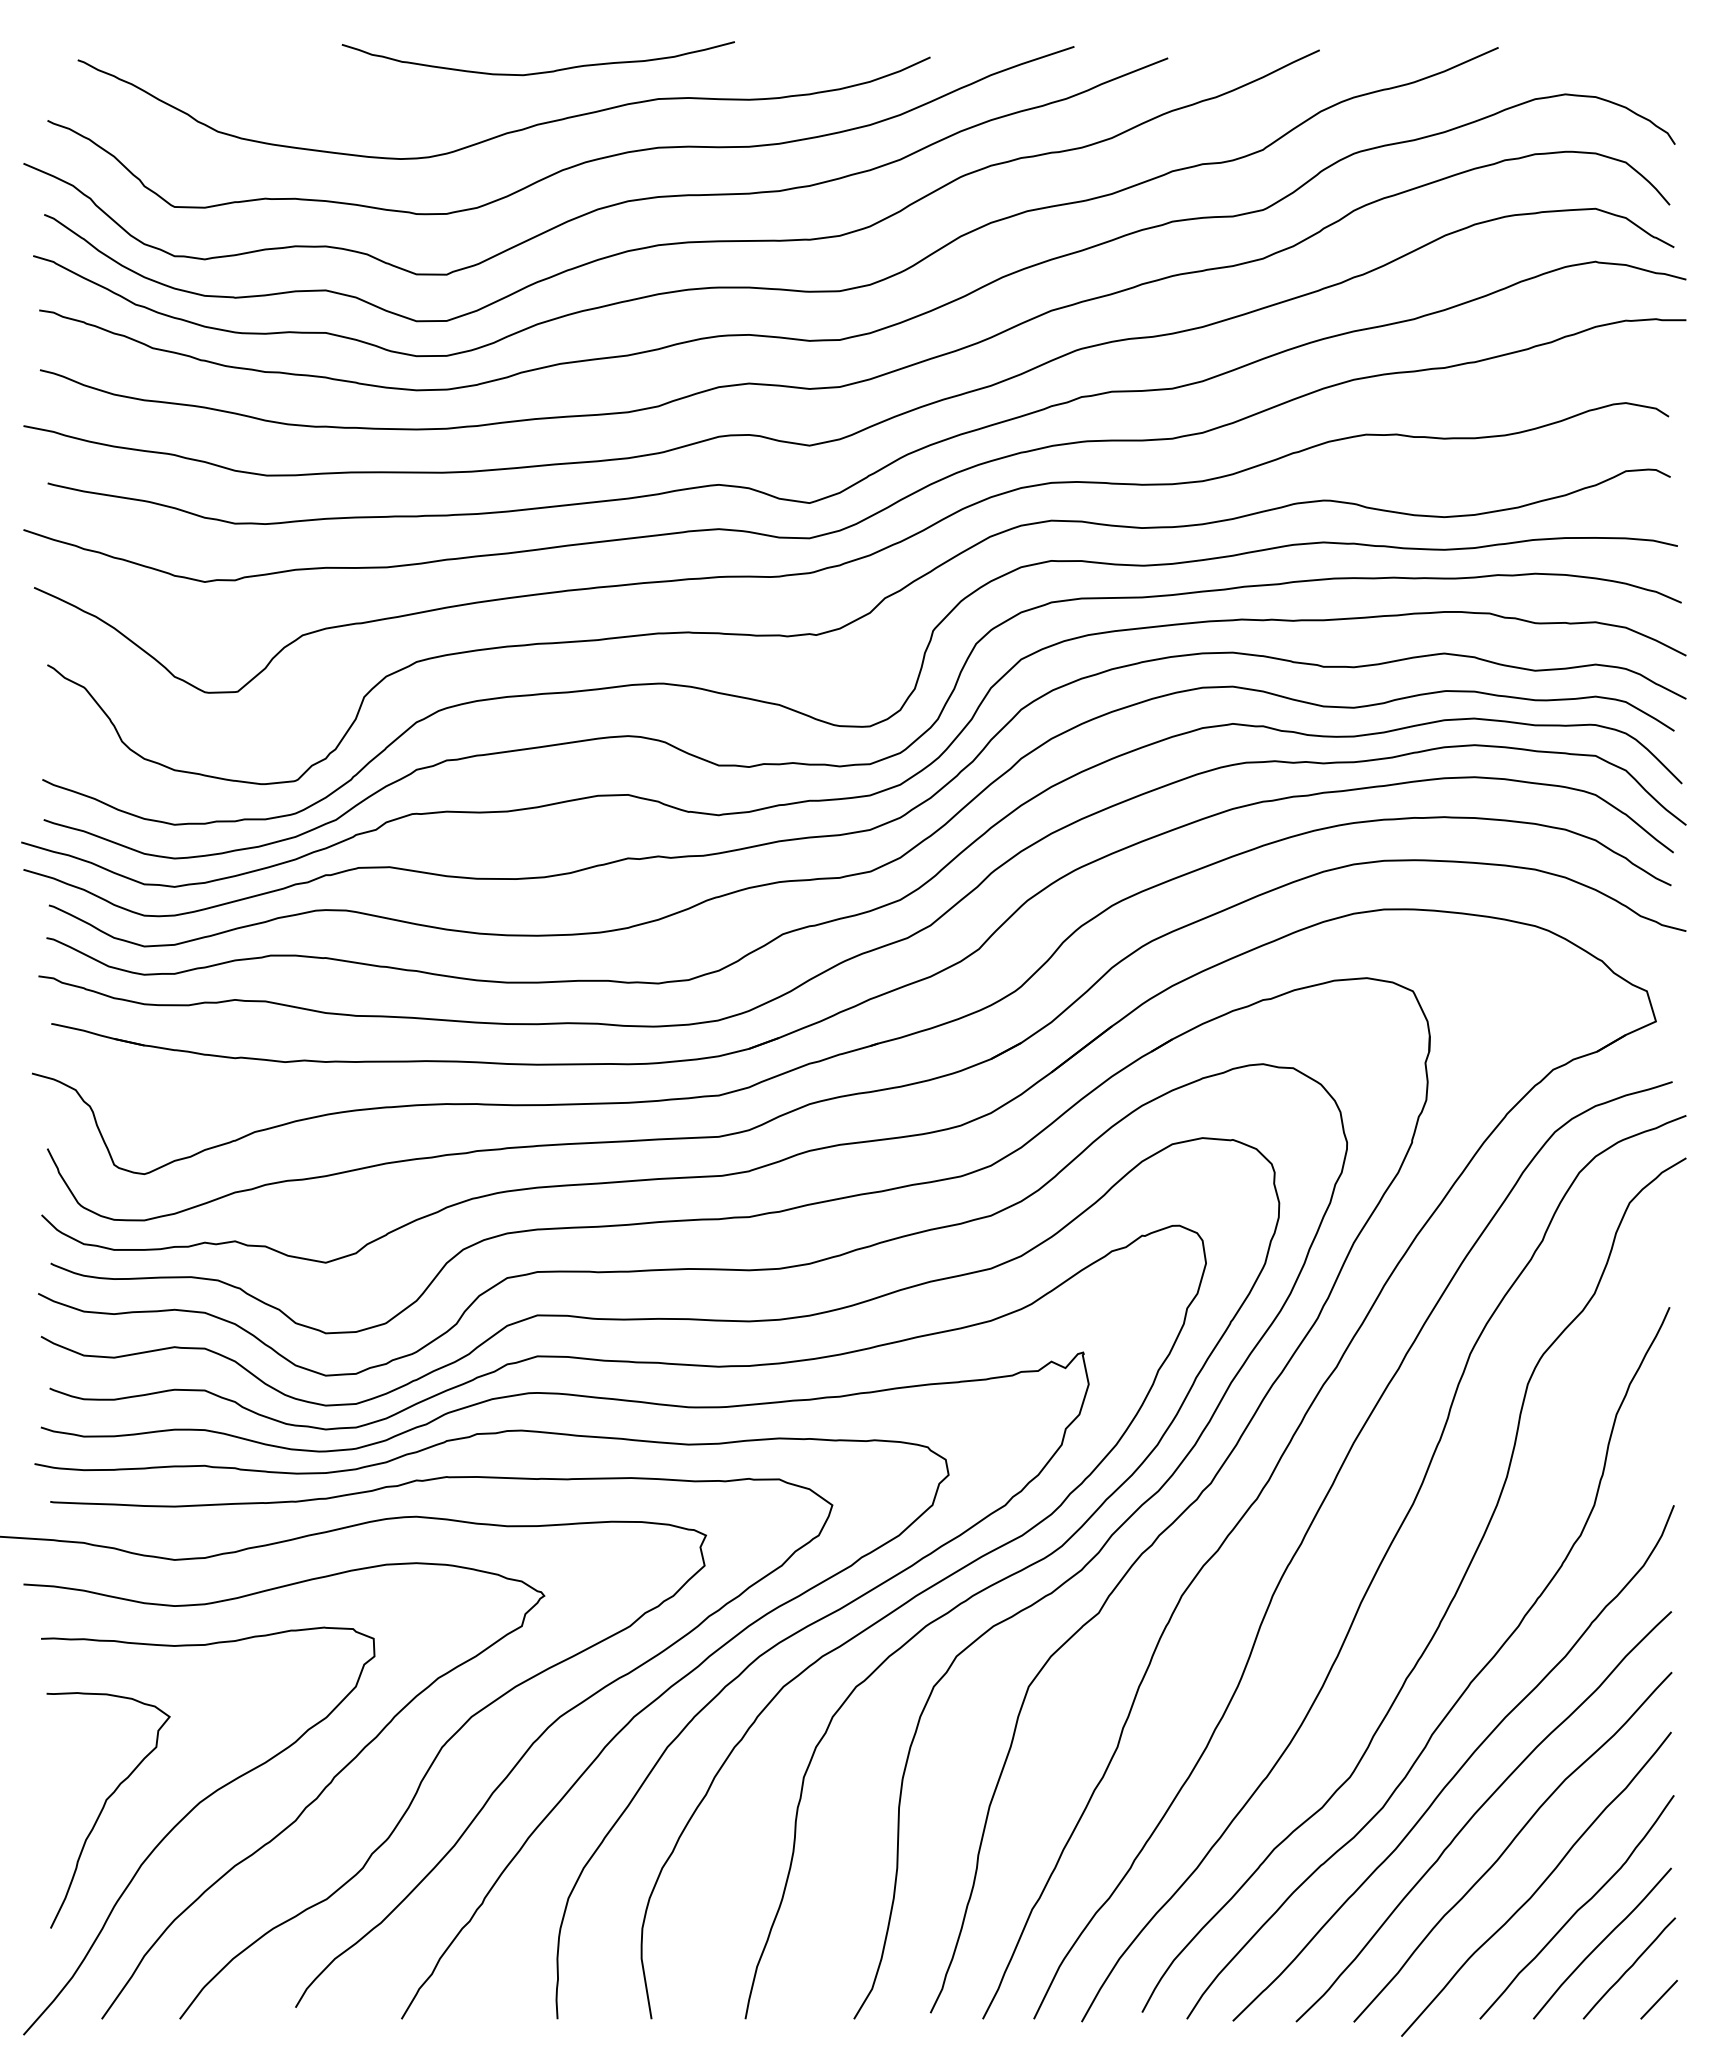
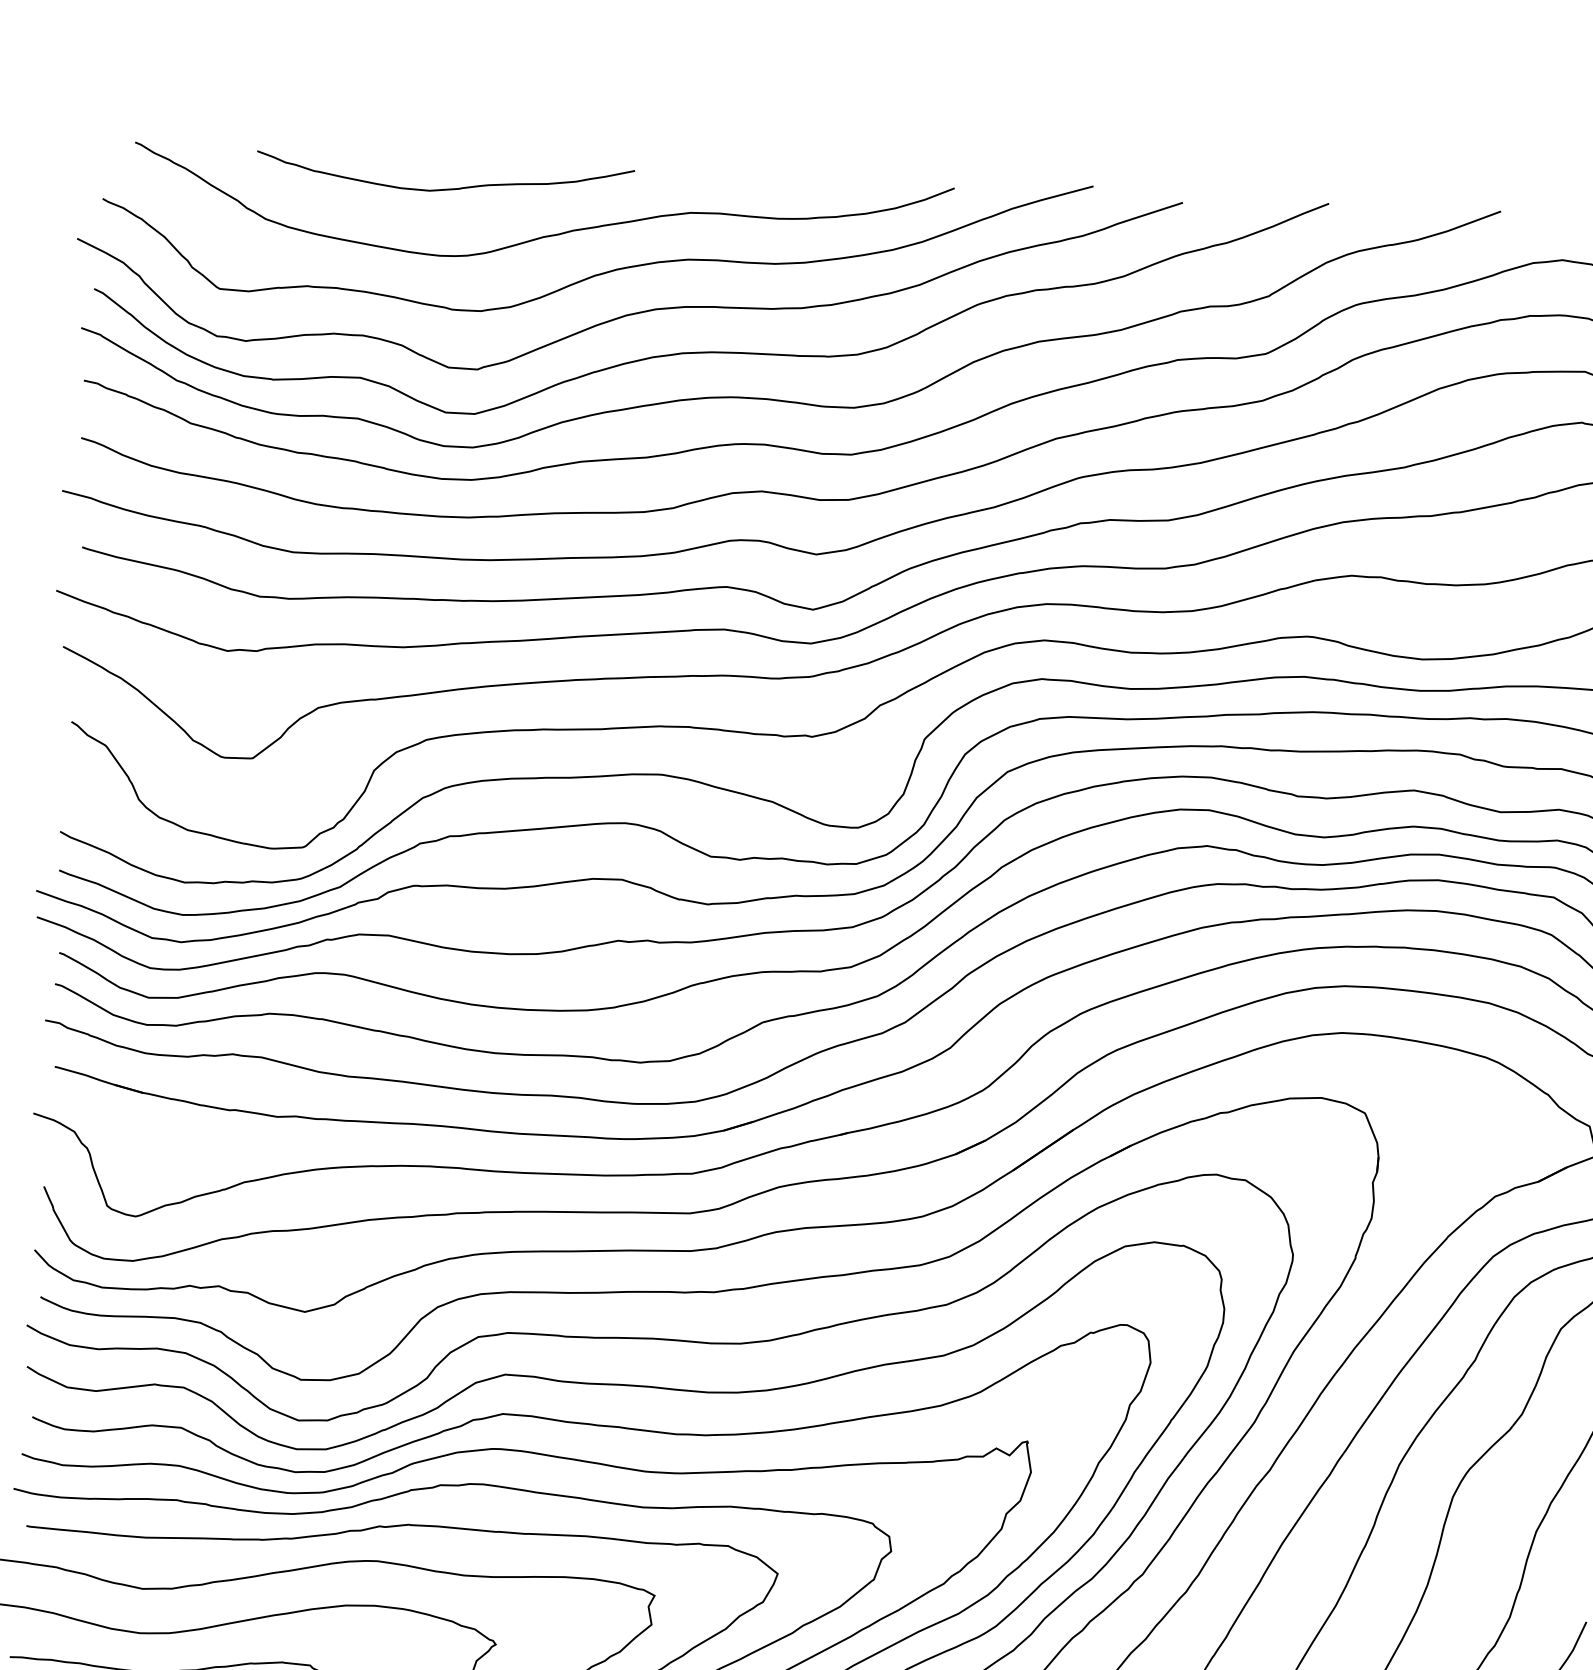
curve: (542, 71) -> (448, 188), moved

